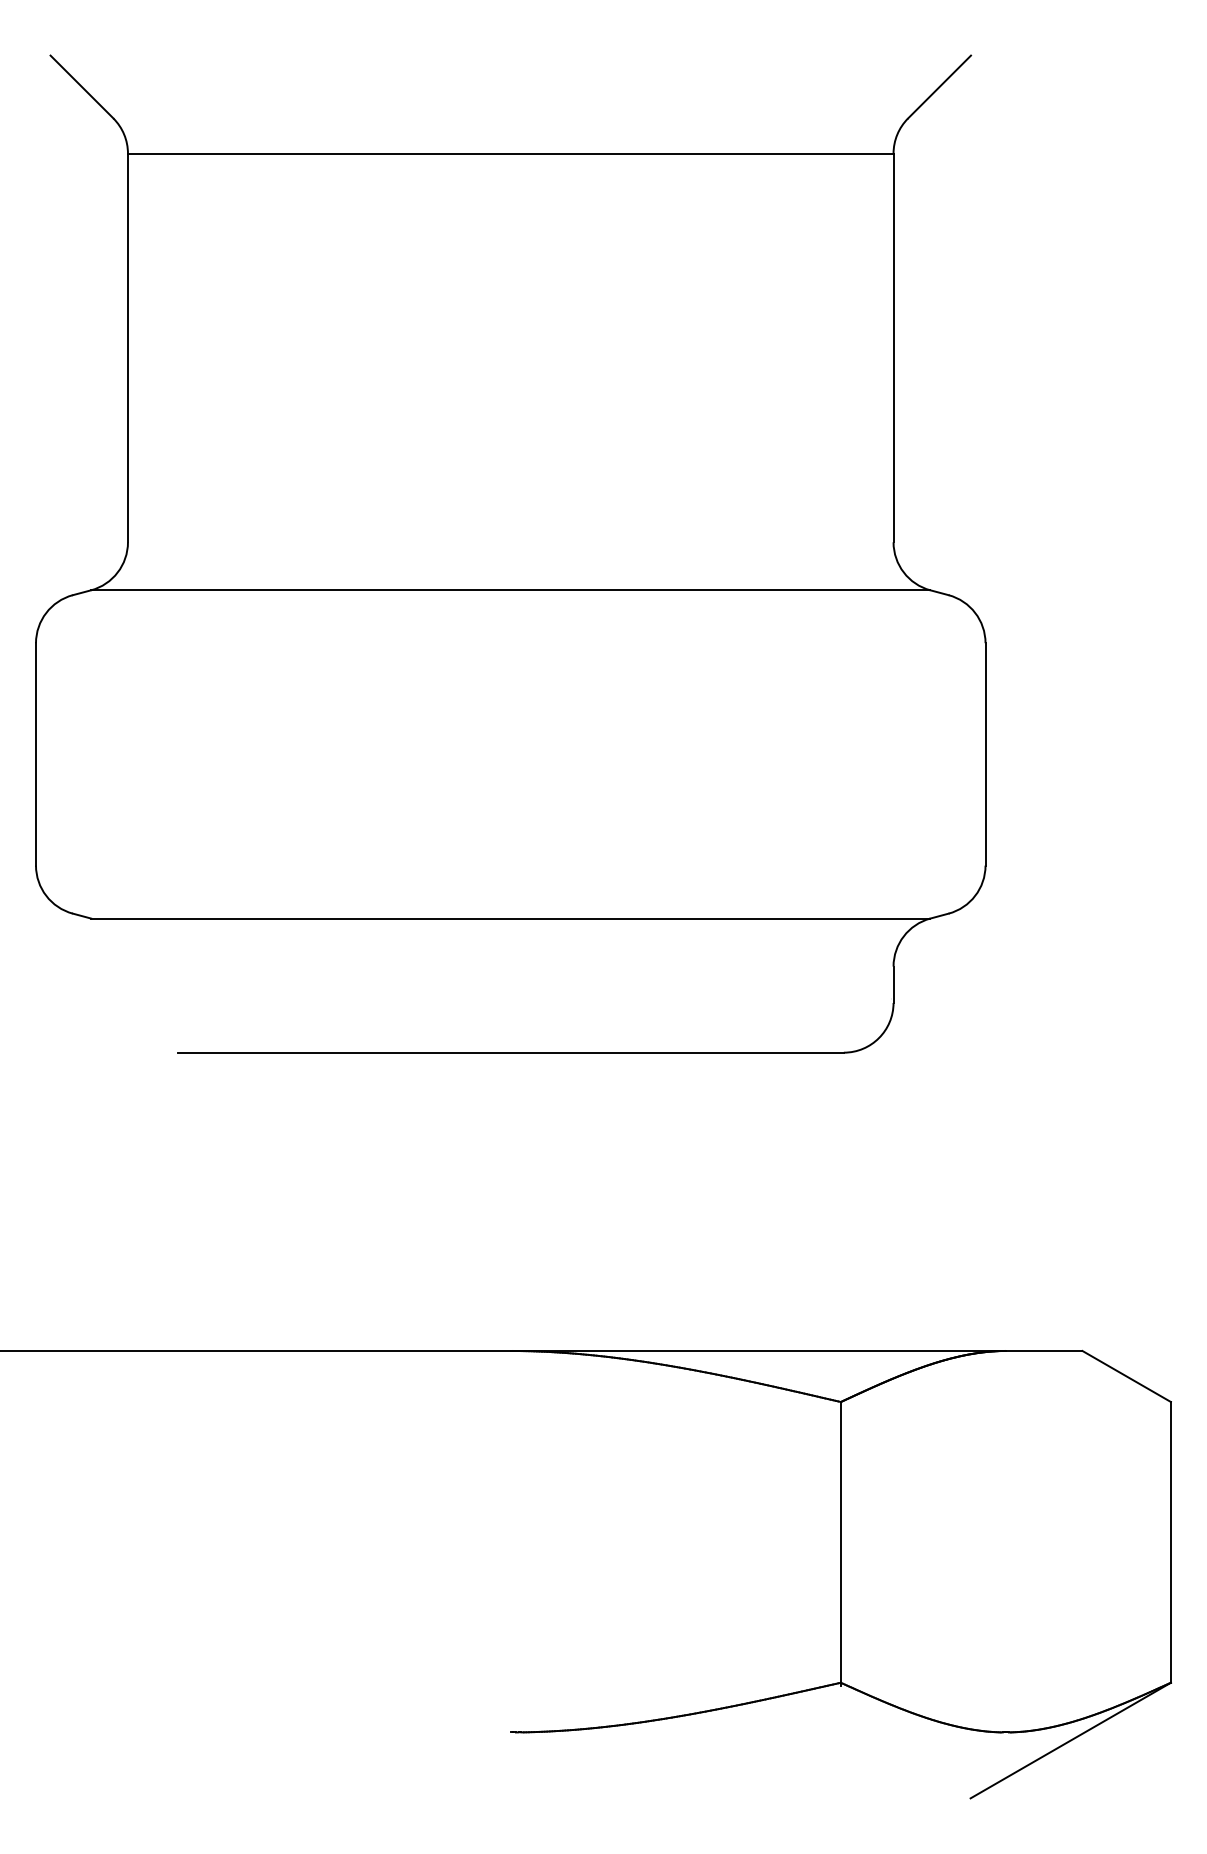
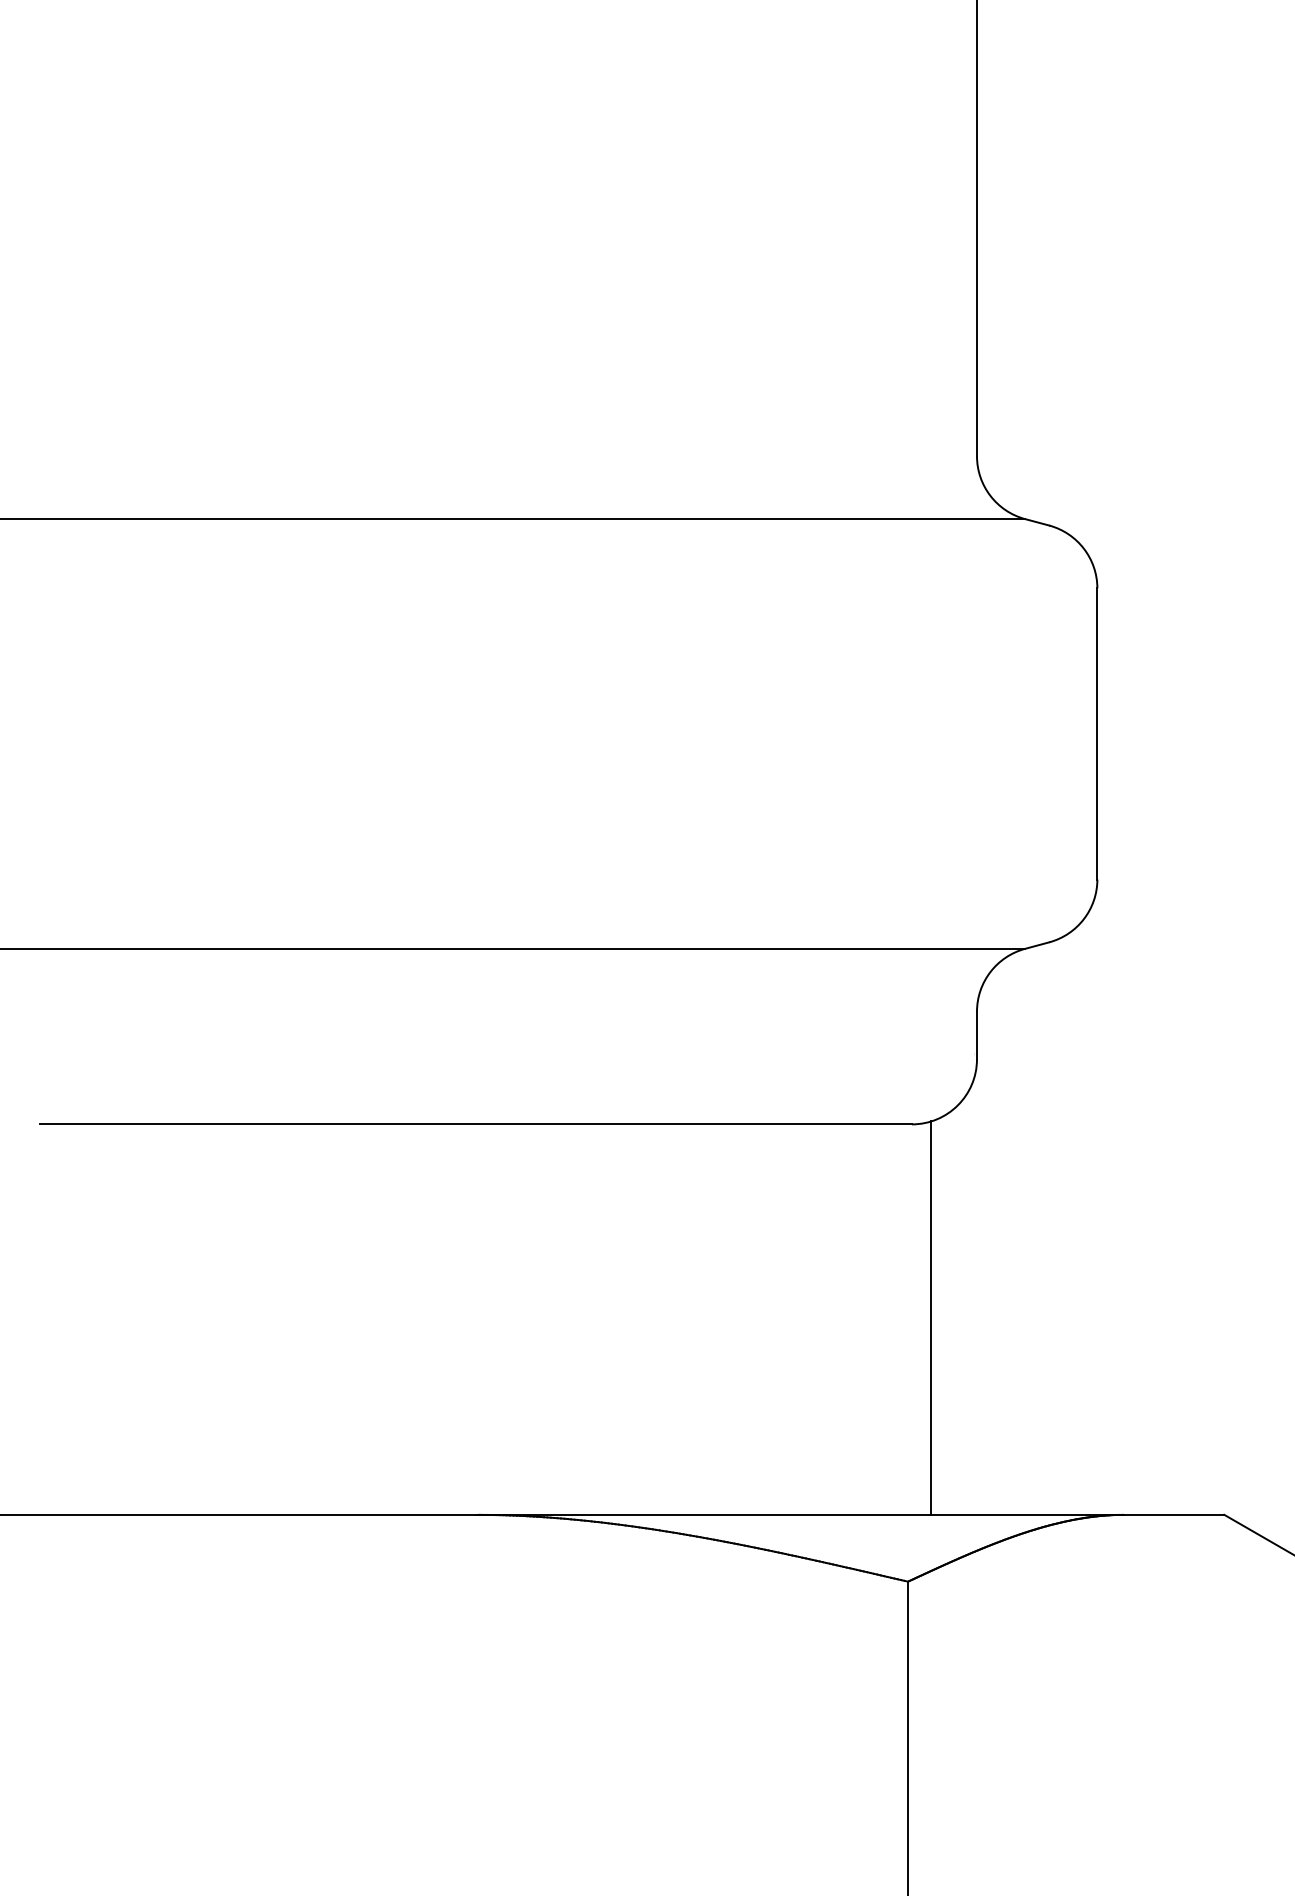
line: (858, 1200) -> (931, 1317), added

